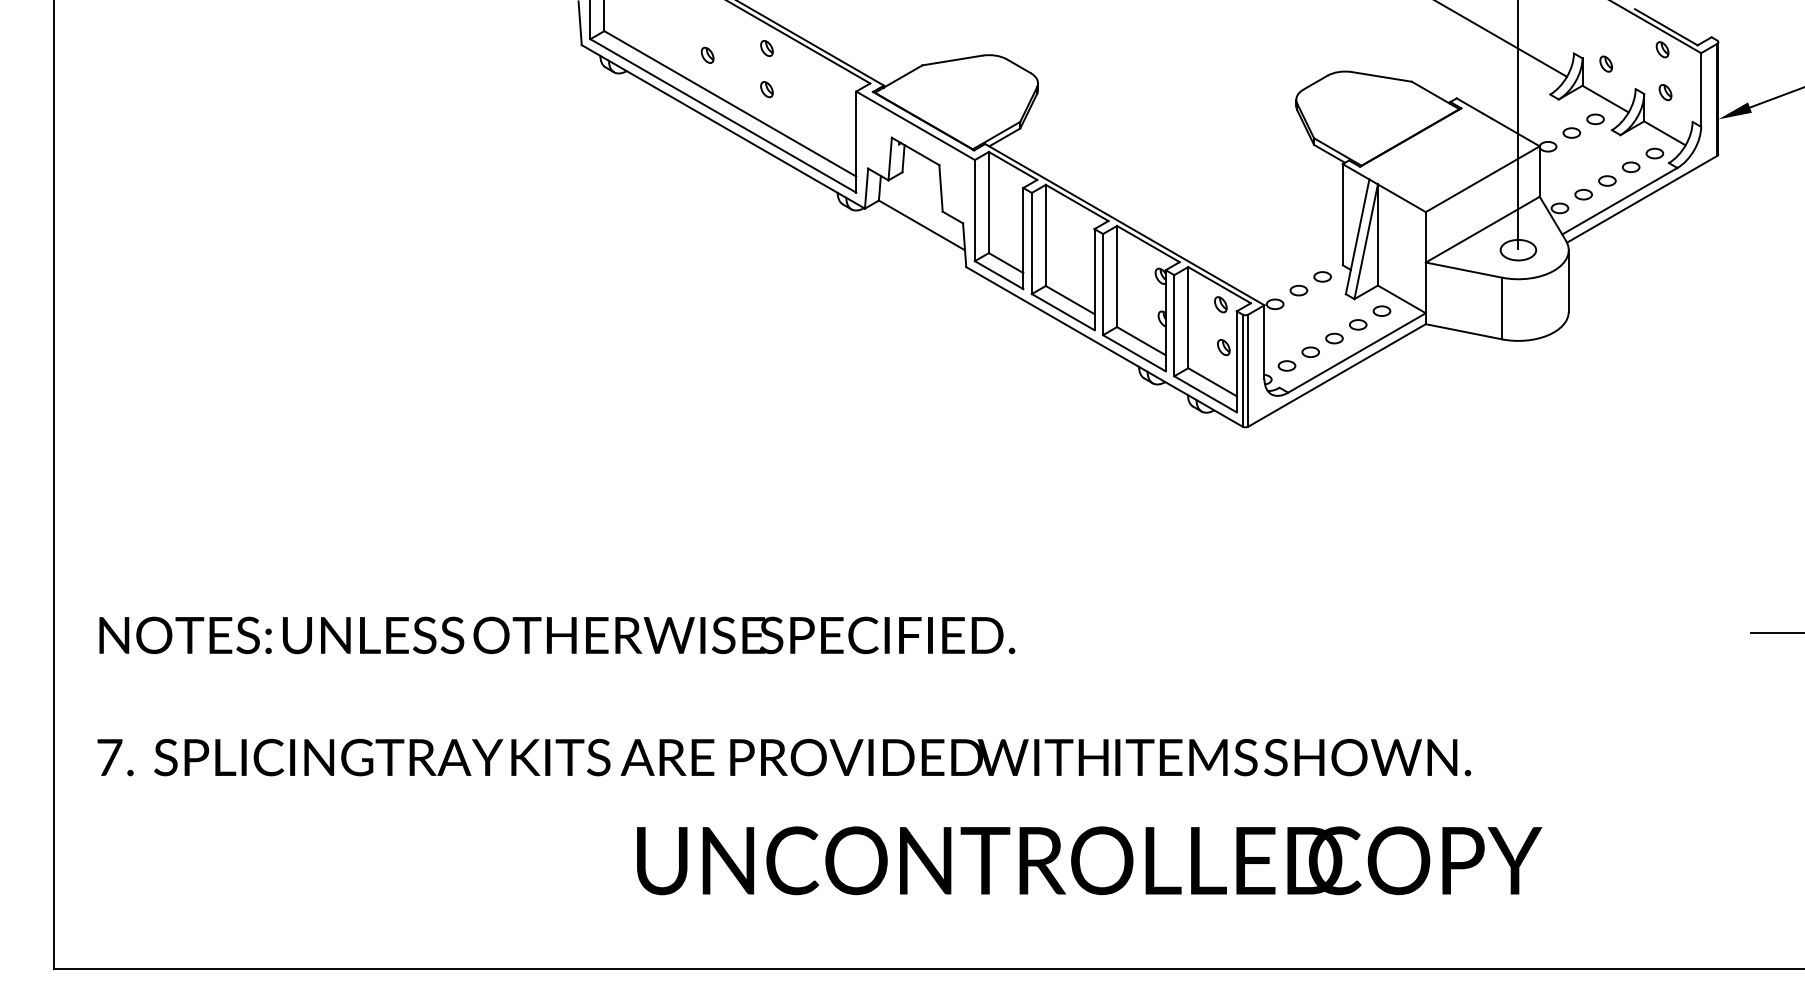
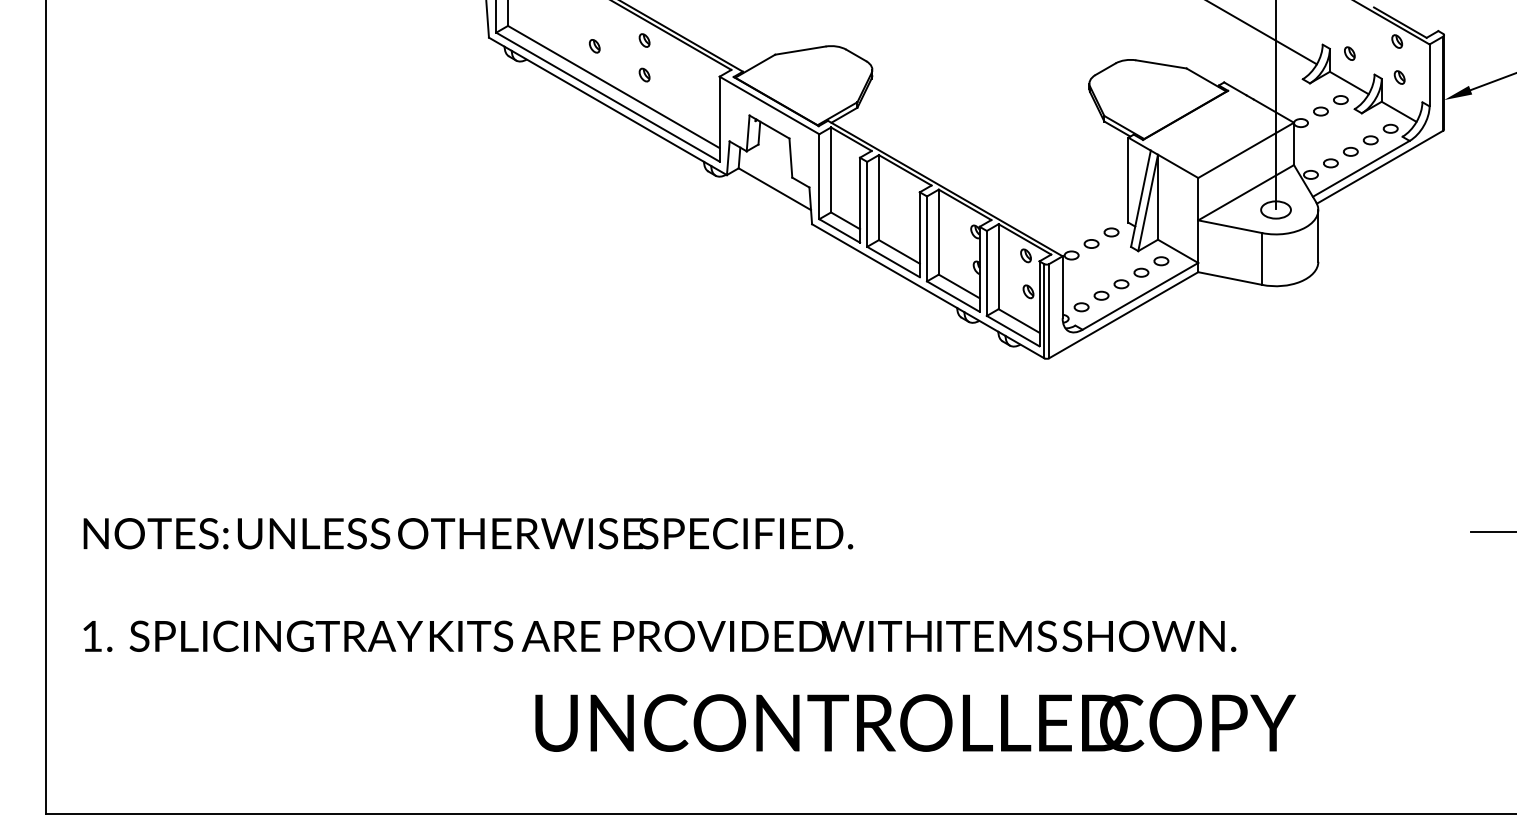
text: (109, 757) -> (92, 636), 7. -> 1.

